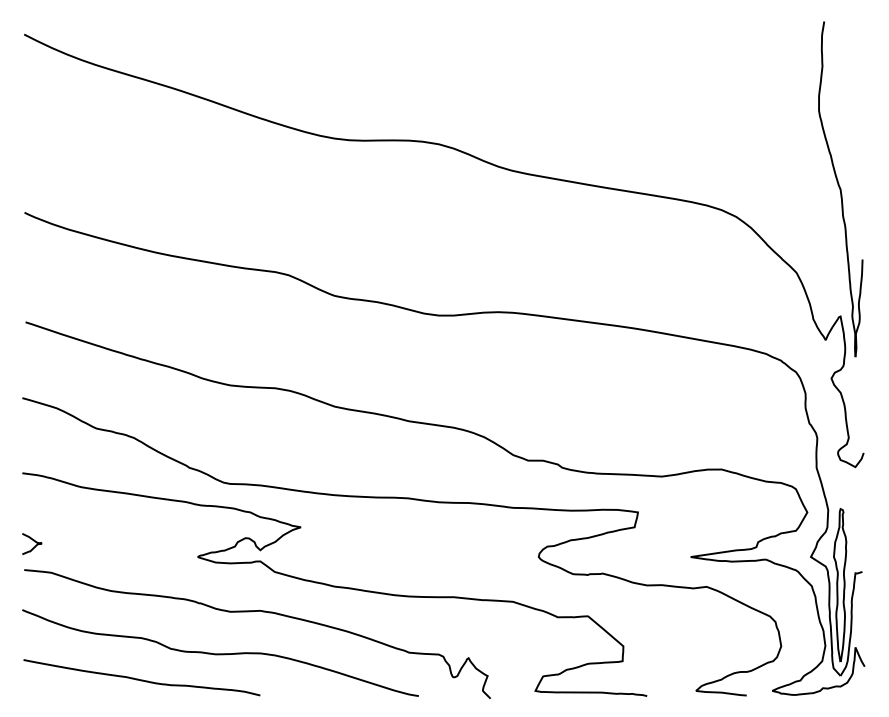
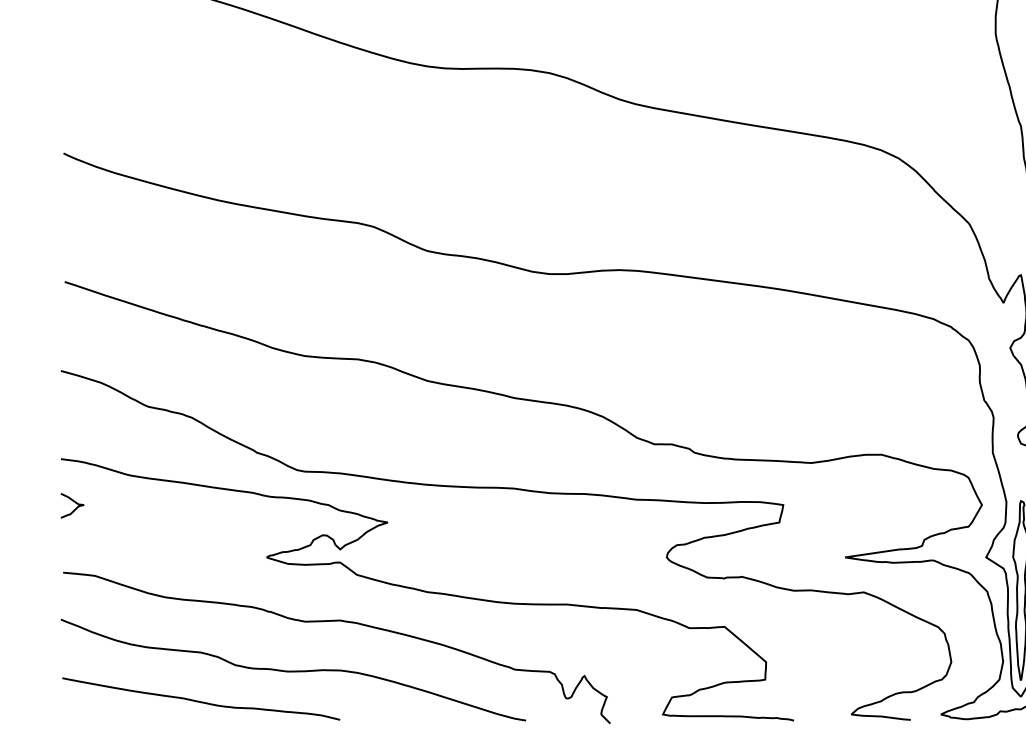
curve: (33, 541) -> (74, 502), moved

